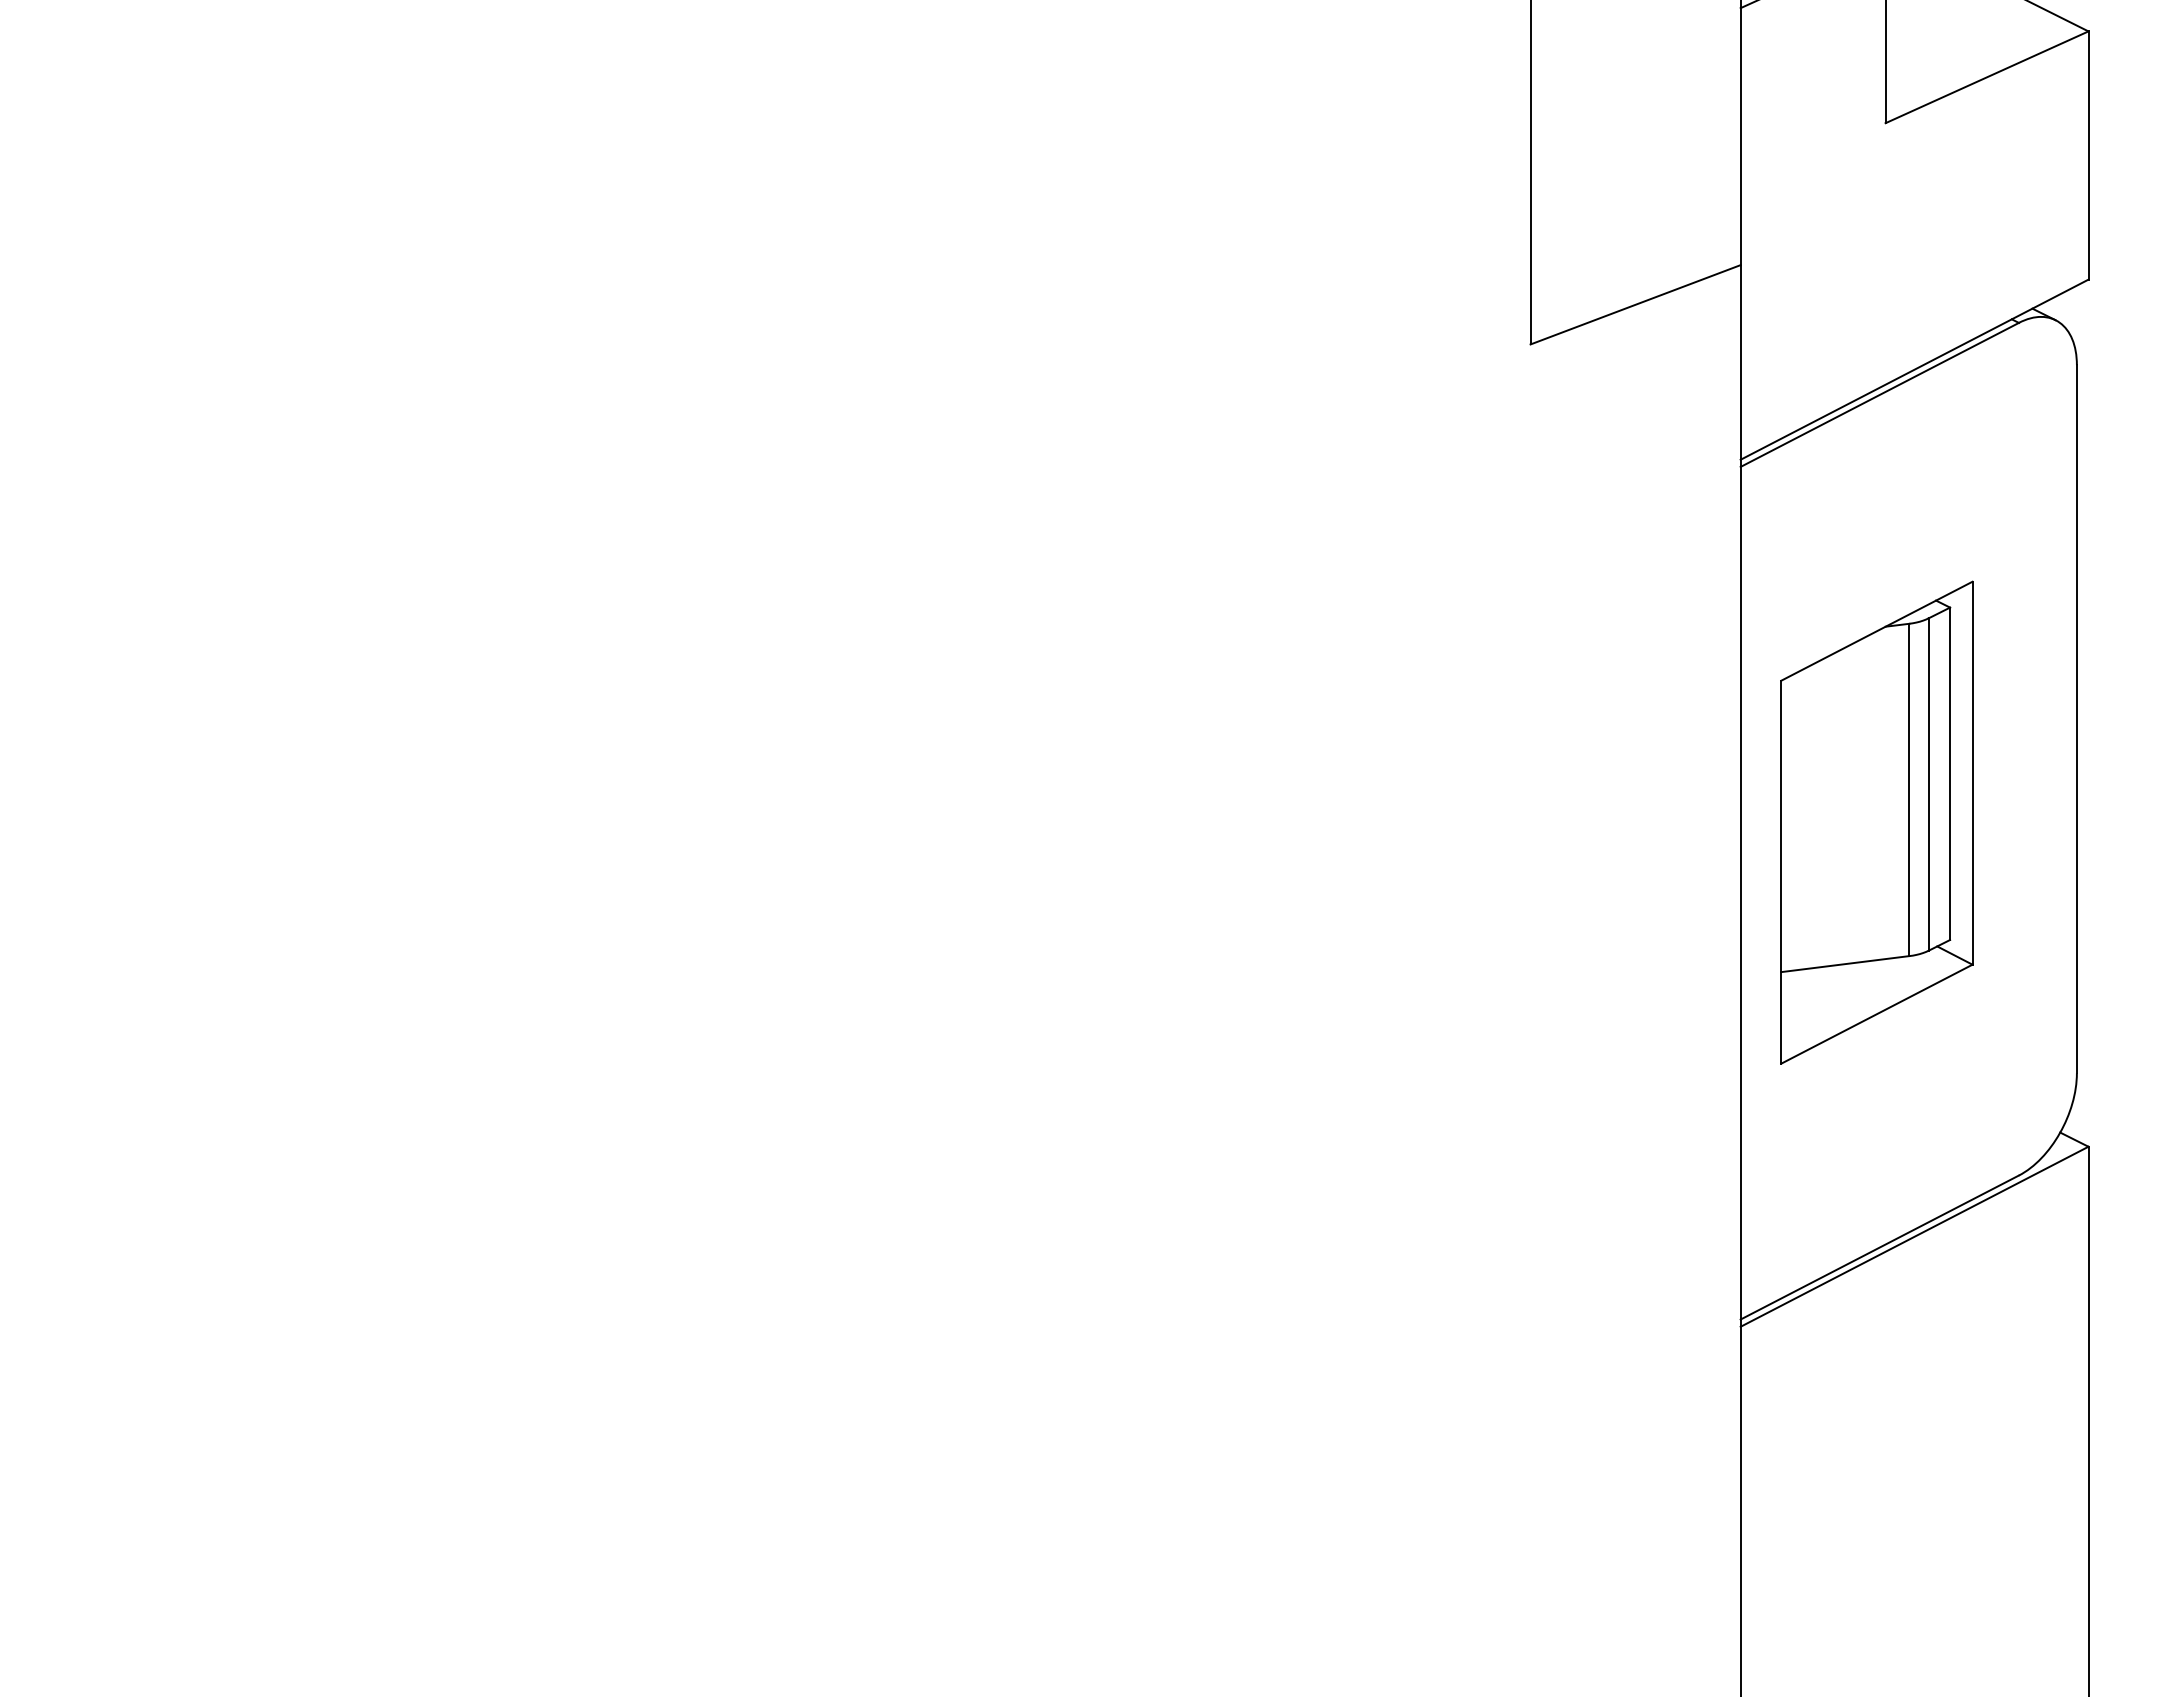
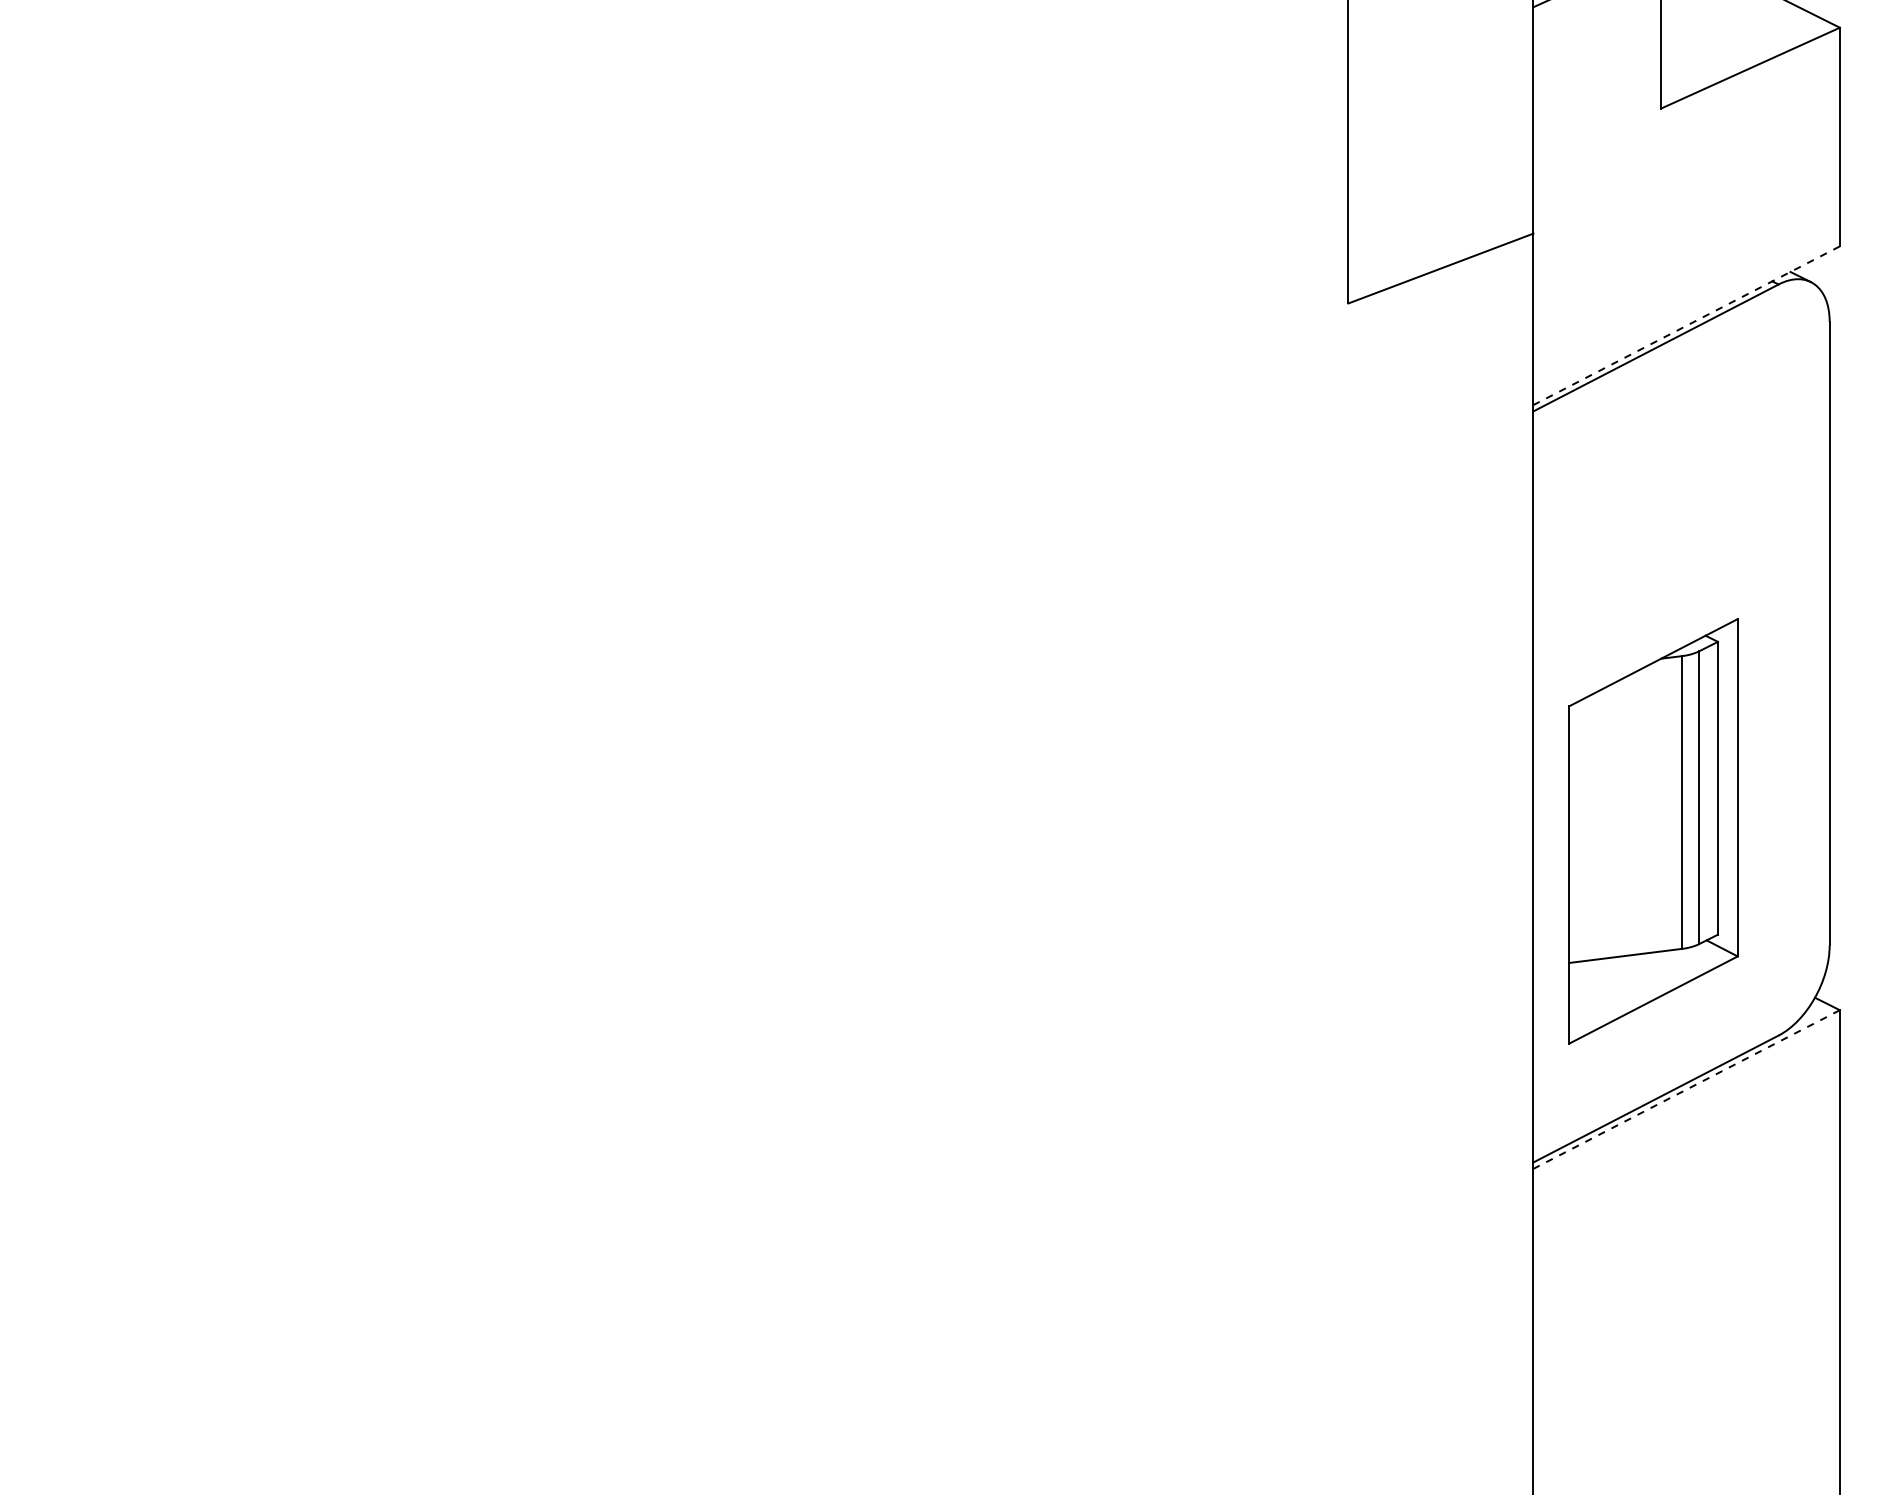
line: (1914, 369) -> (1686, 325), solid -> dashed
part: (1876, 822) -> (1653, 831), moved
line: (1914, 1236) -> (1686, 1089), solid -> dashed

